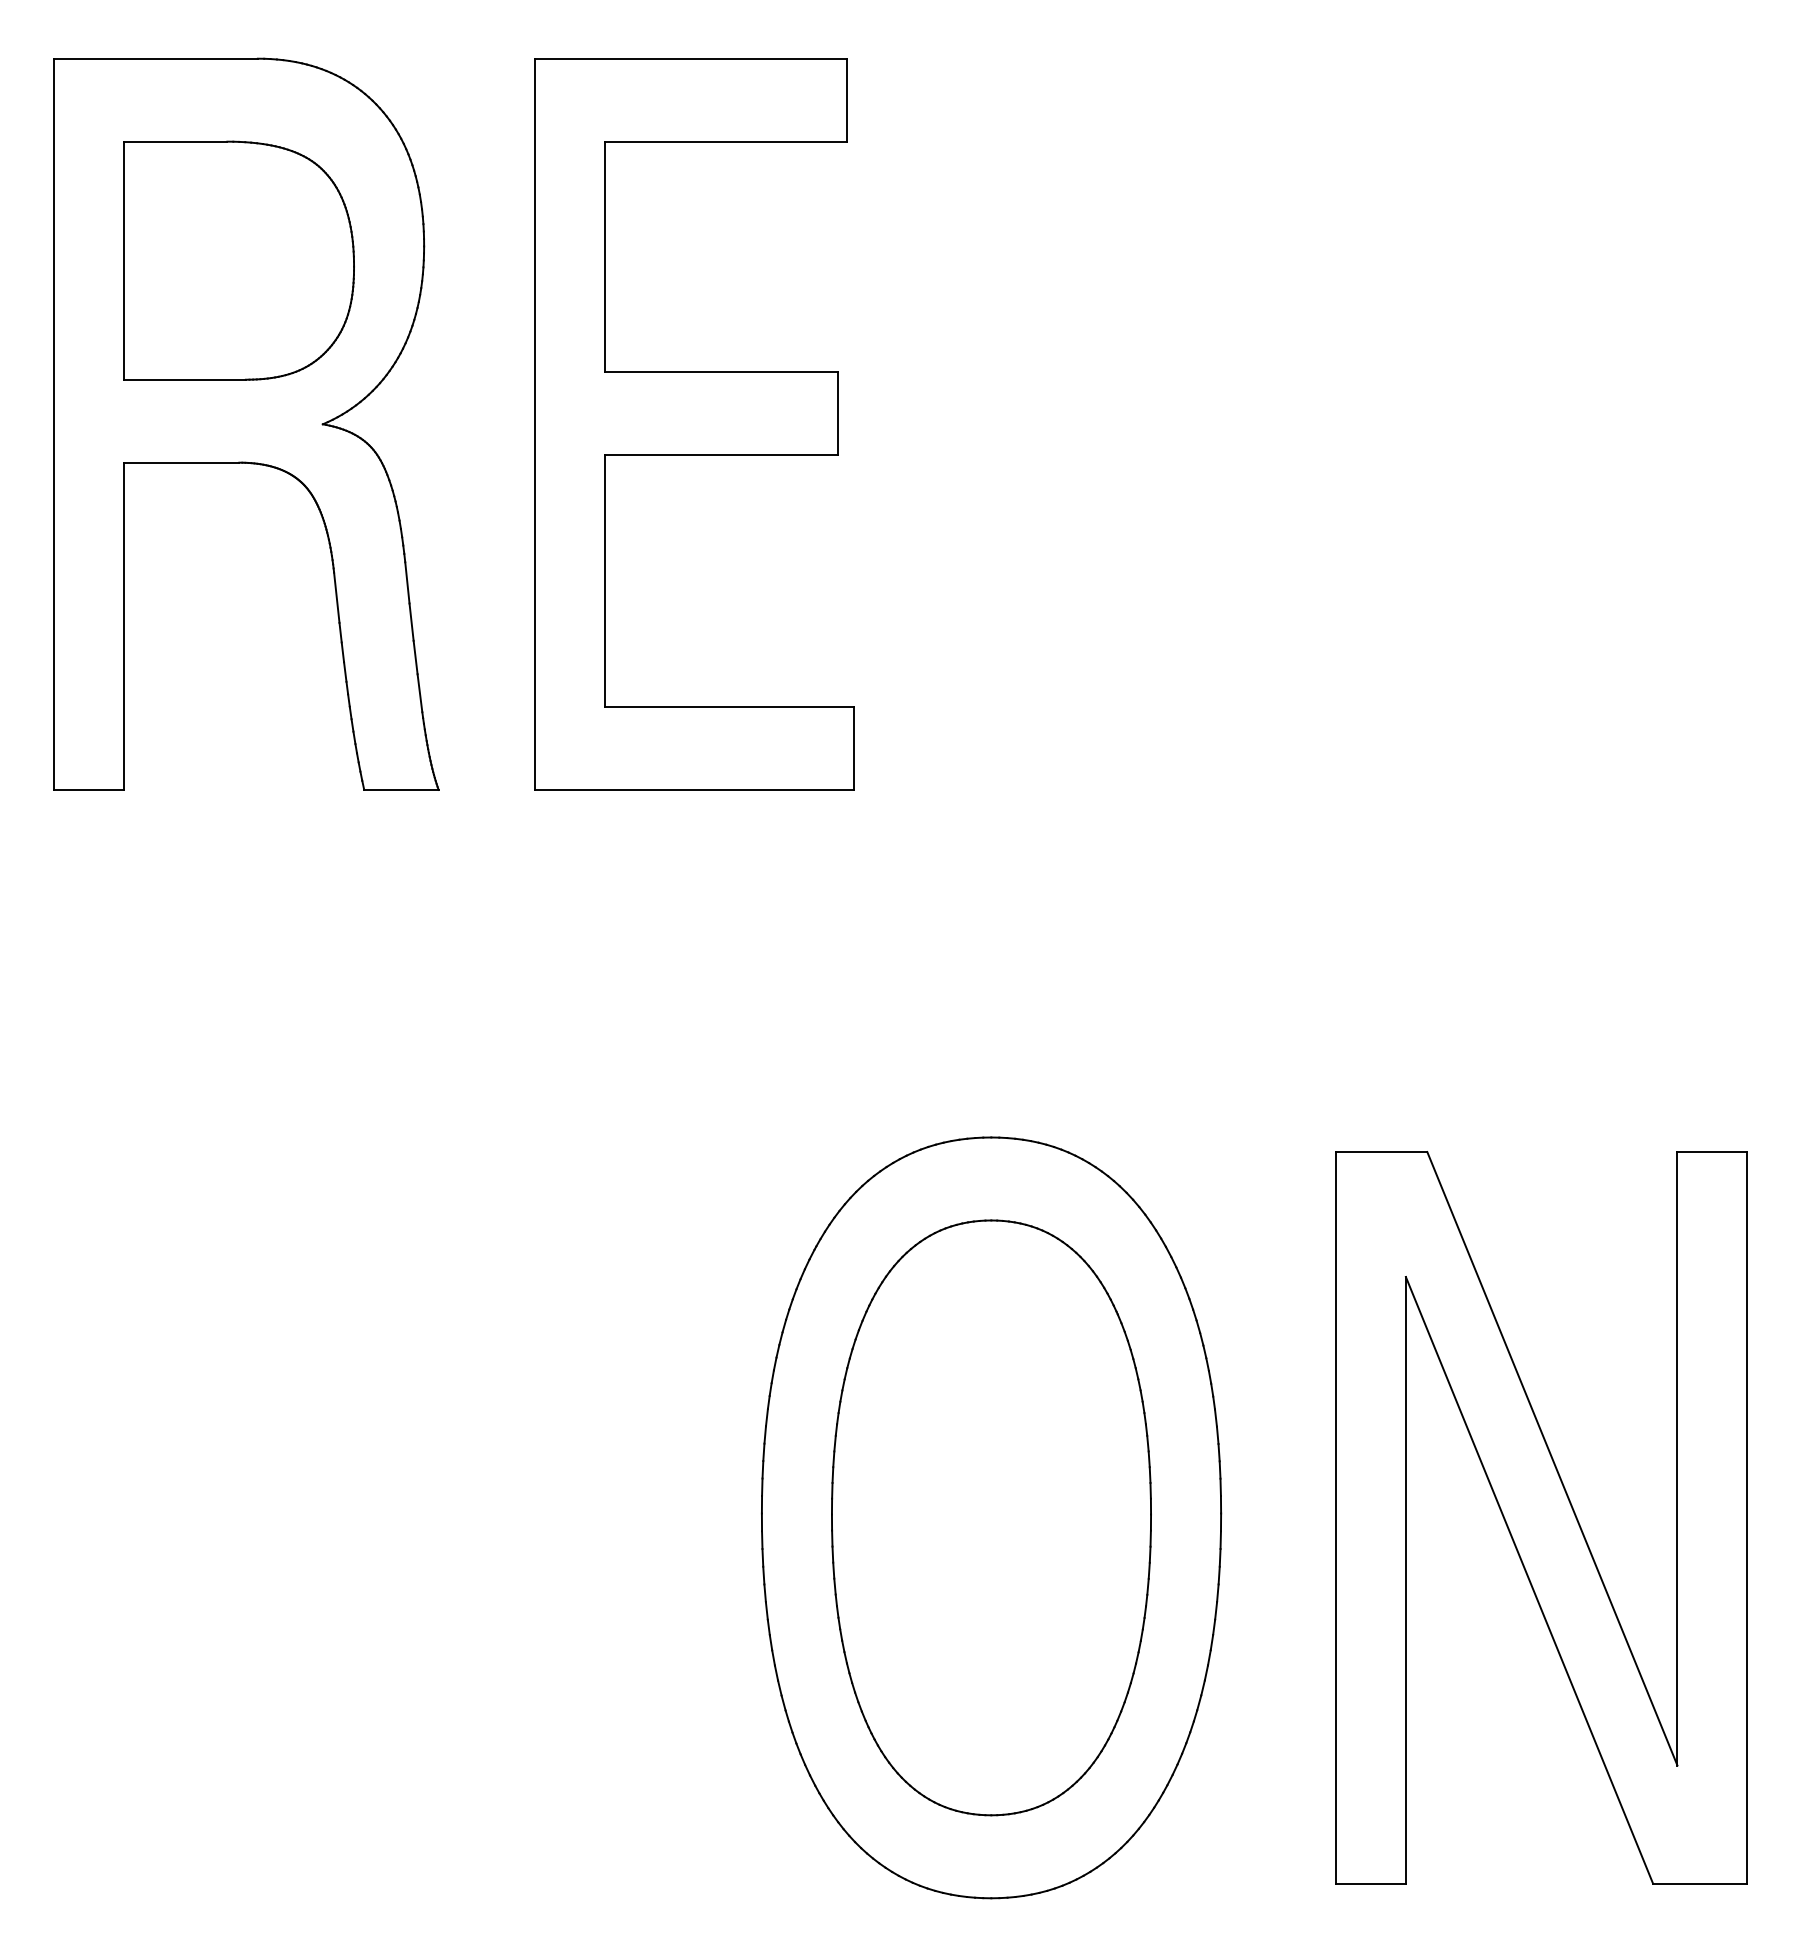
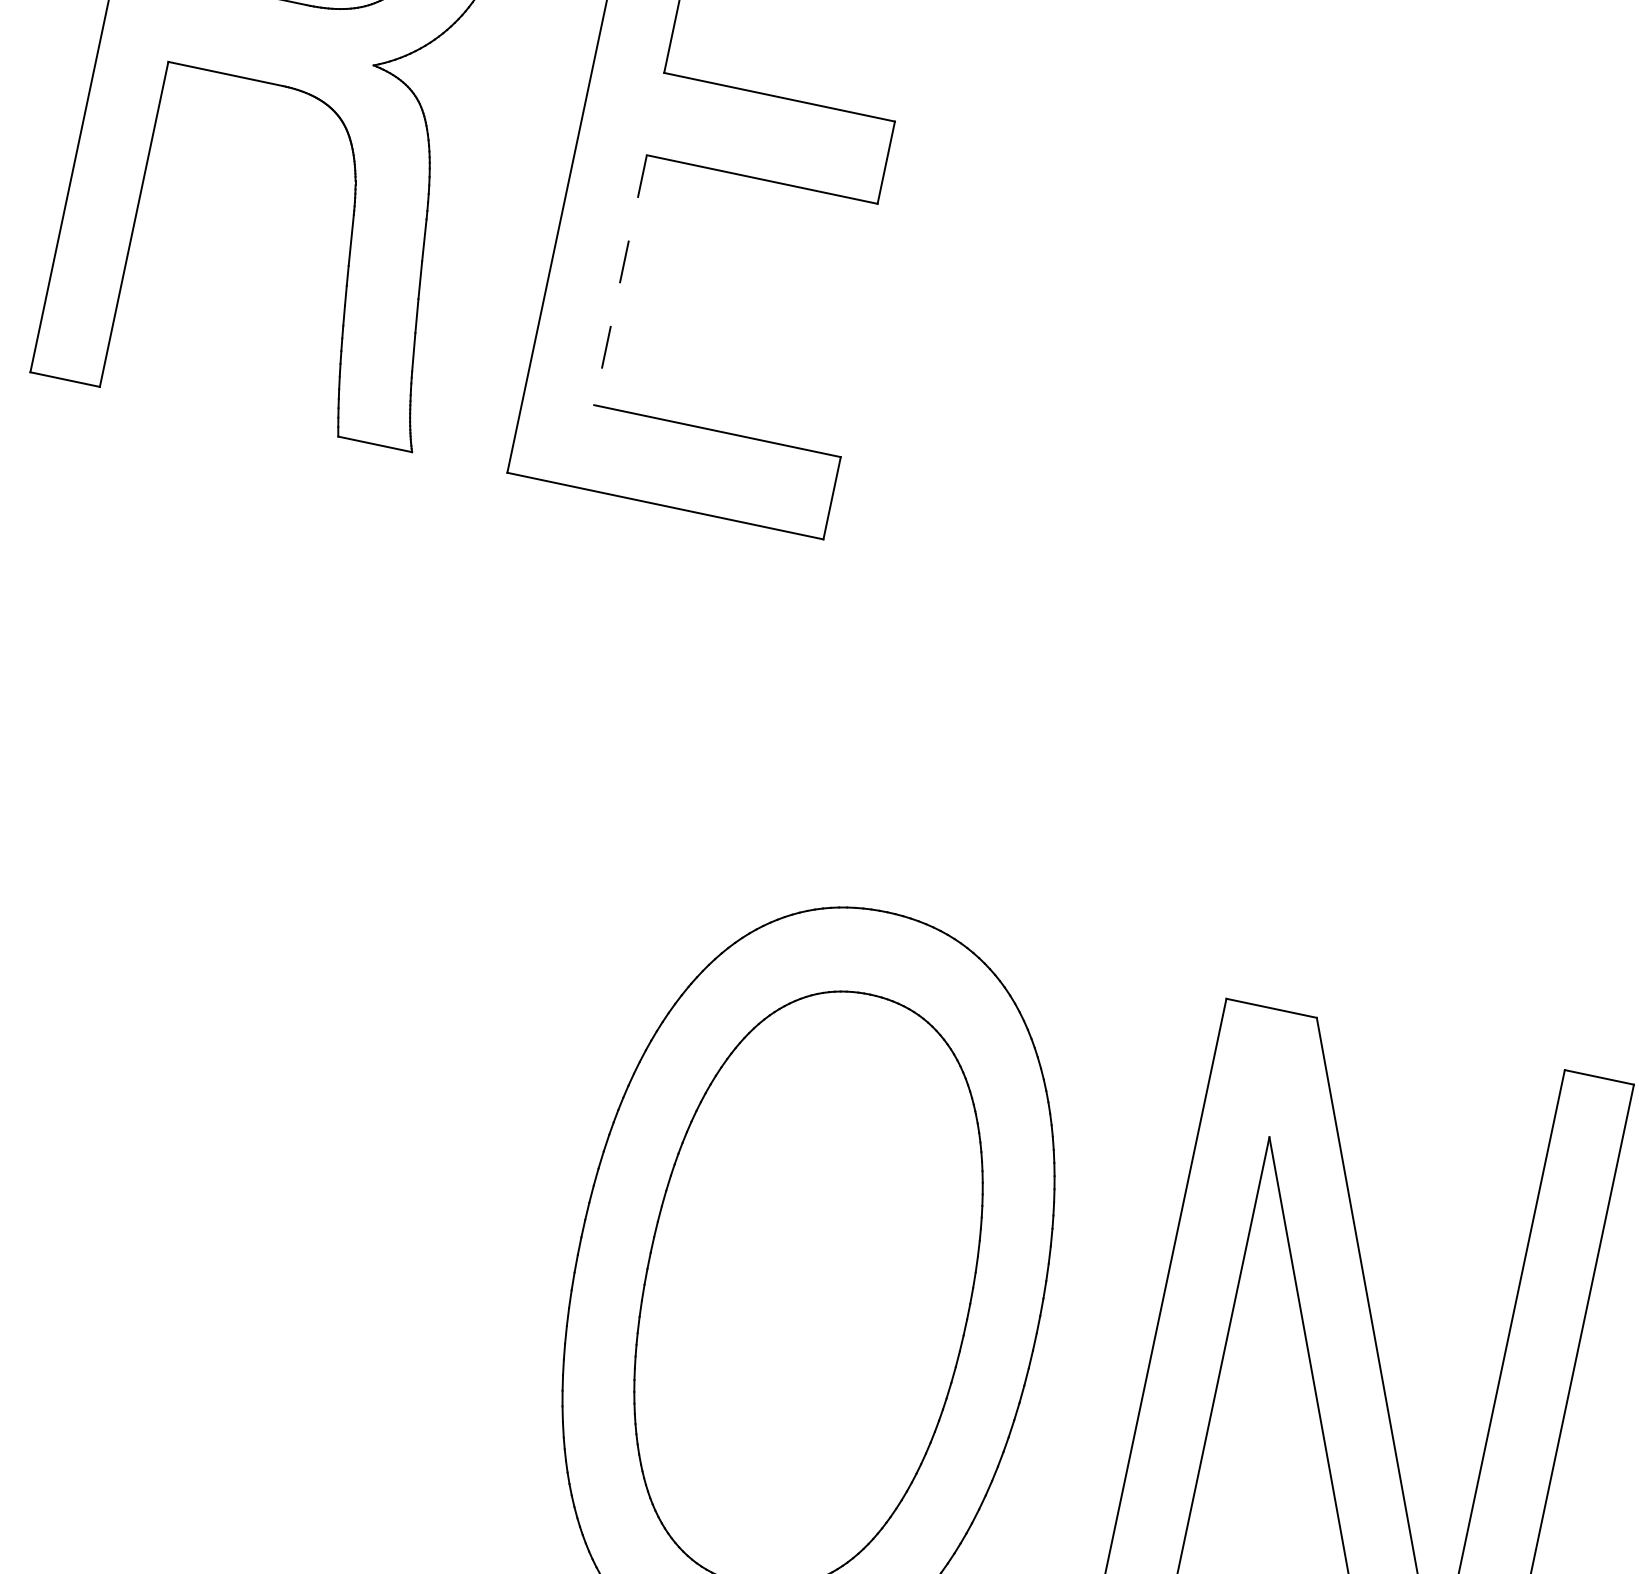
line: (604, 581) -> (620, 280), solid -> dashed

